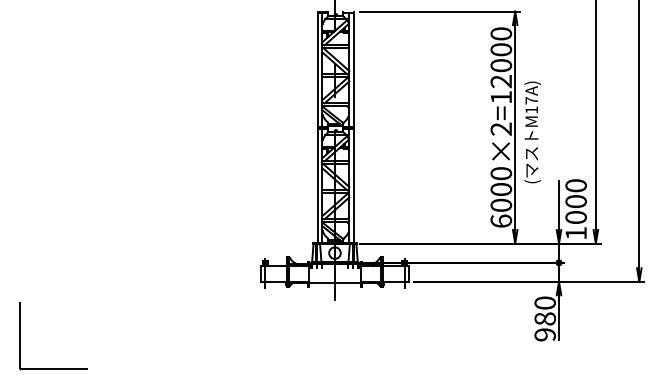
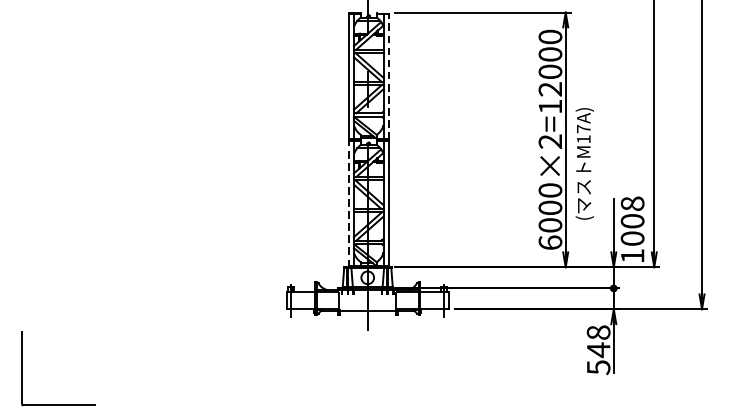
line: (354, 69) -> (389, 76), solid -> dashed
text: (532, 132) -> (584, 163), moved
line: (317, 185) -> (348, 203), solid -> dashed
text: (576, 185) -> (633, 203), 1000 -> 1008
text: (544, 318) -> (597, 349), 980 -> 548

